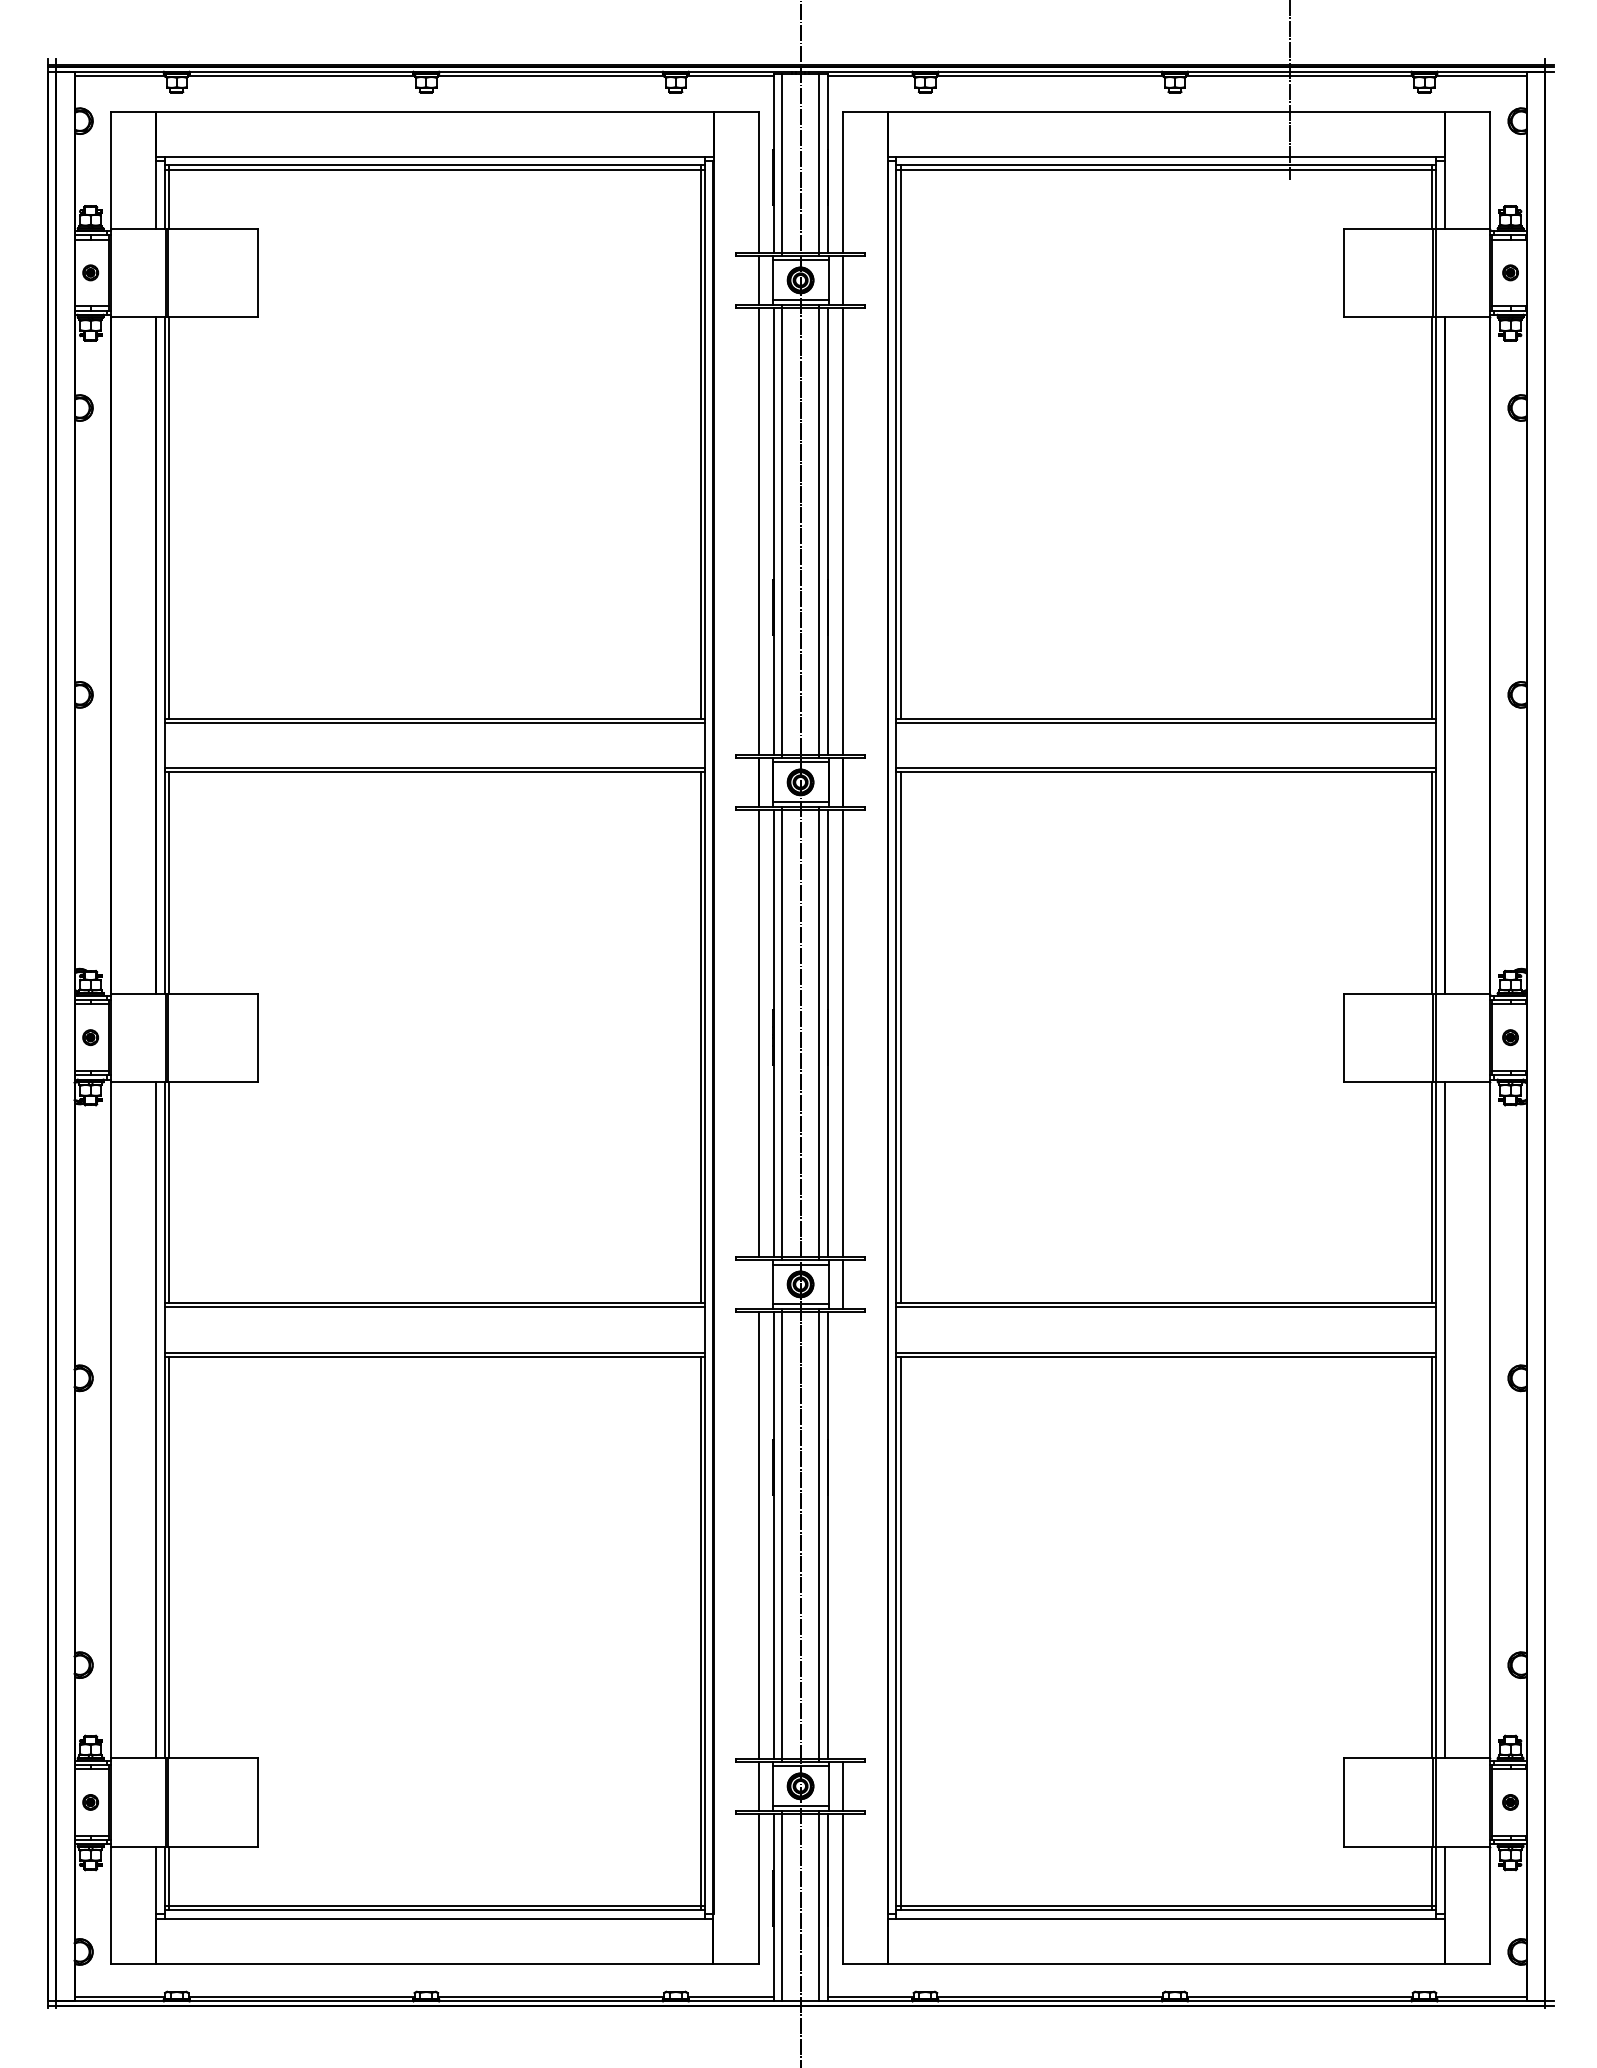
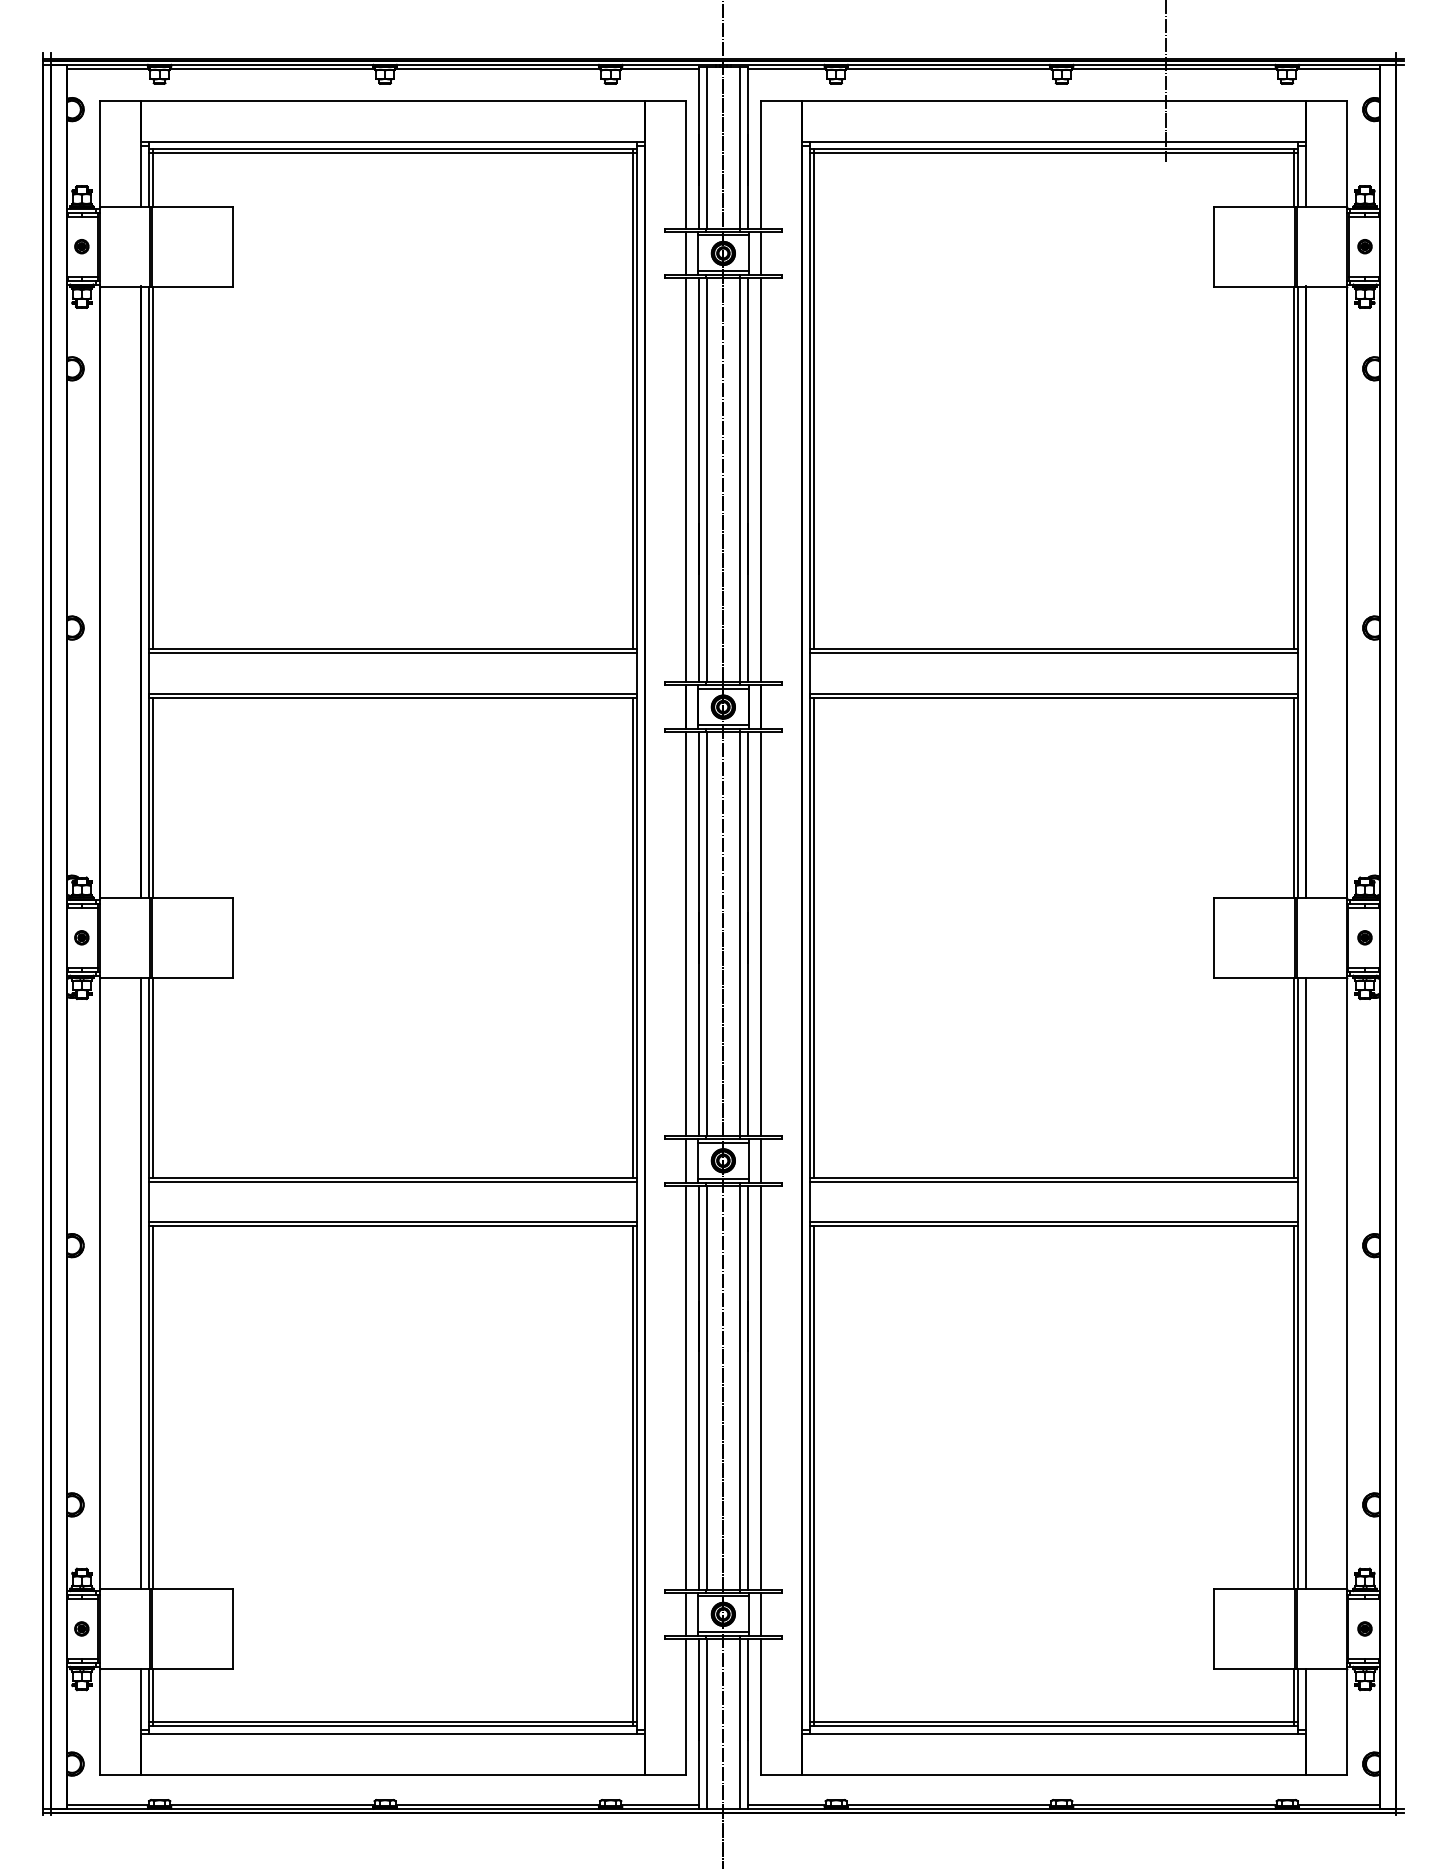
line: (758, 1284) -> (685, 1160), added
line: (842, 1534) -> (761, 1386), added

